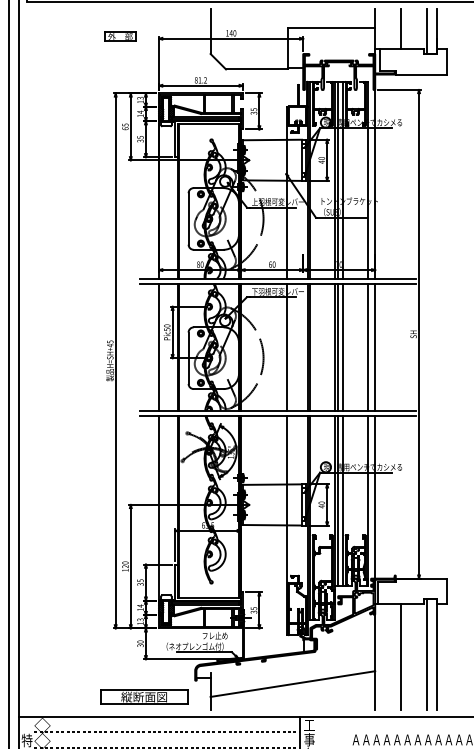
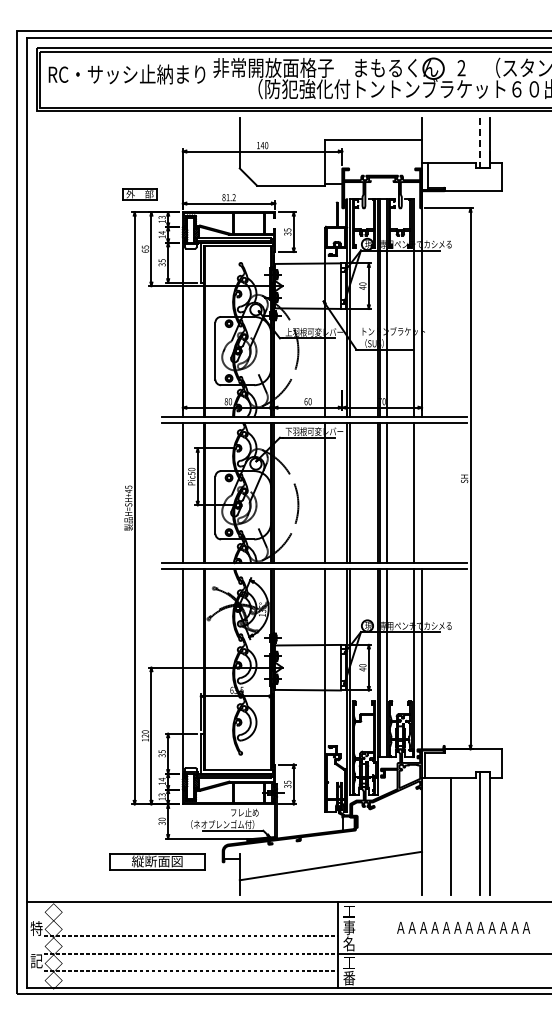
line: (400, 28) -> (450, 140), removed
line: (427, 31) -> (479, 143), solid -> dashed
part: (120, 36) -> (139, 194), moved
line: (375, 346) -> (422, 492), removed
part: (144, 697) -> (157, 861), moved
line: (167, 732) -> (191, 919), removed

